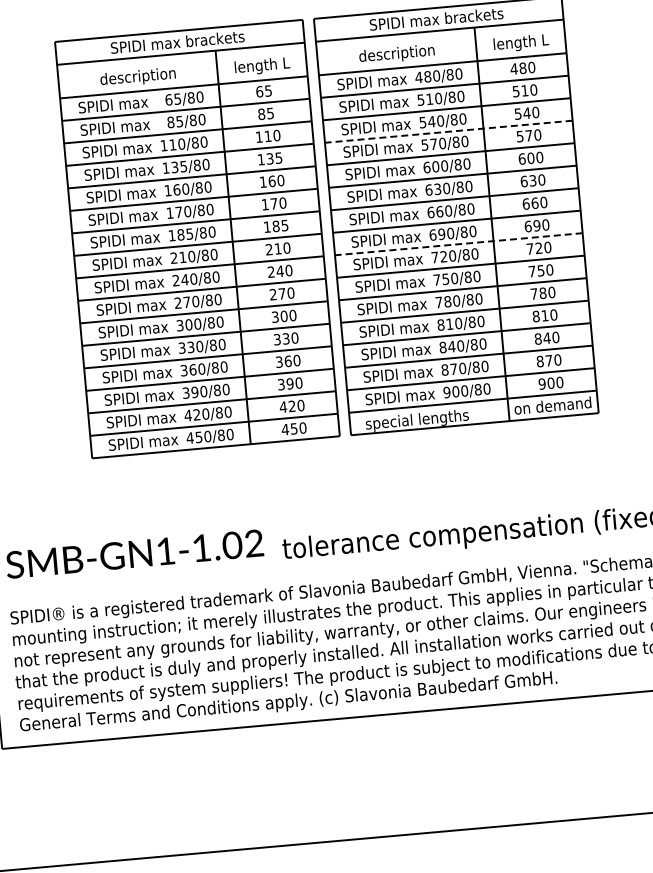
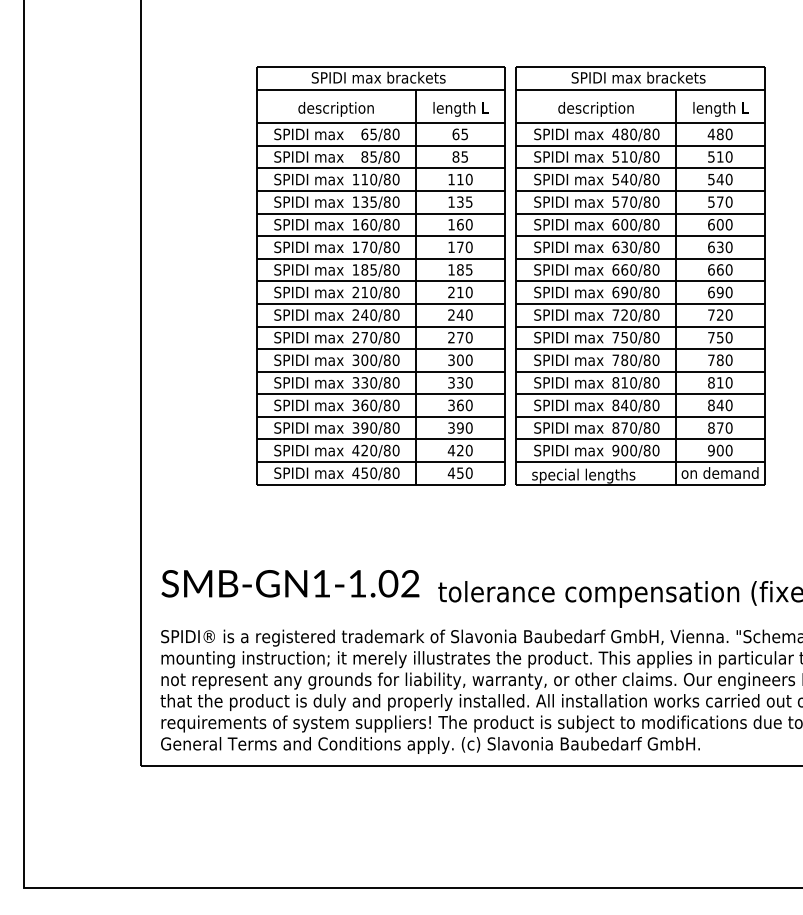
line: (448, 132) -> (640, 191), dashed -> solid
line: (458, 243) -> (640, 303), dashed -> solid

